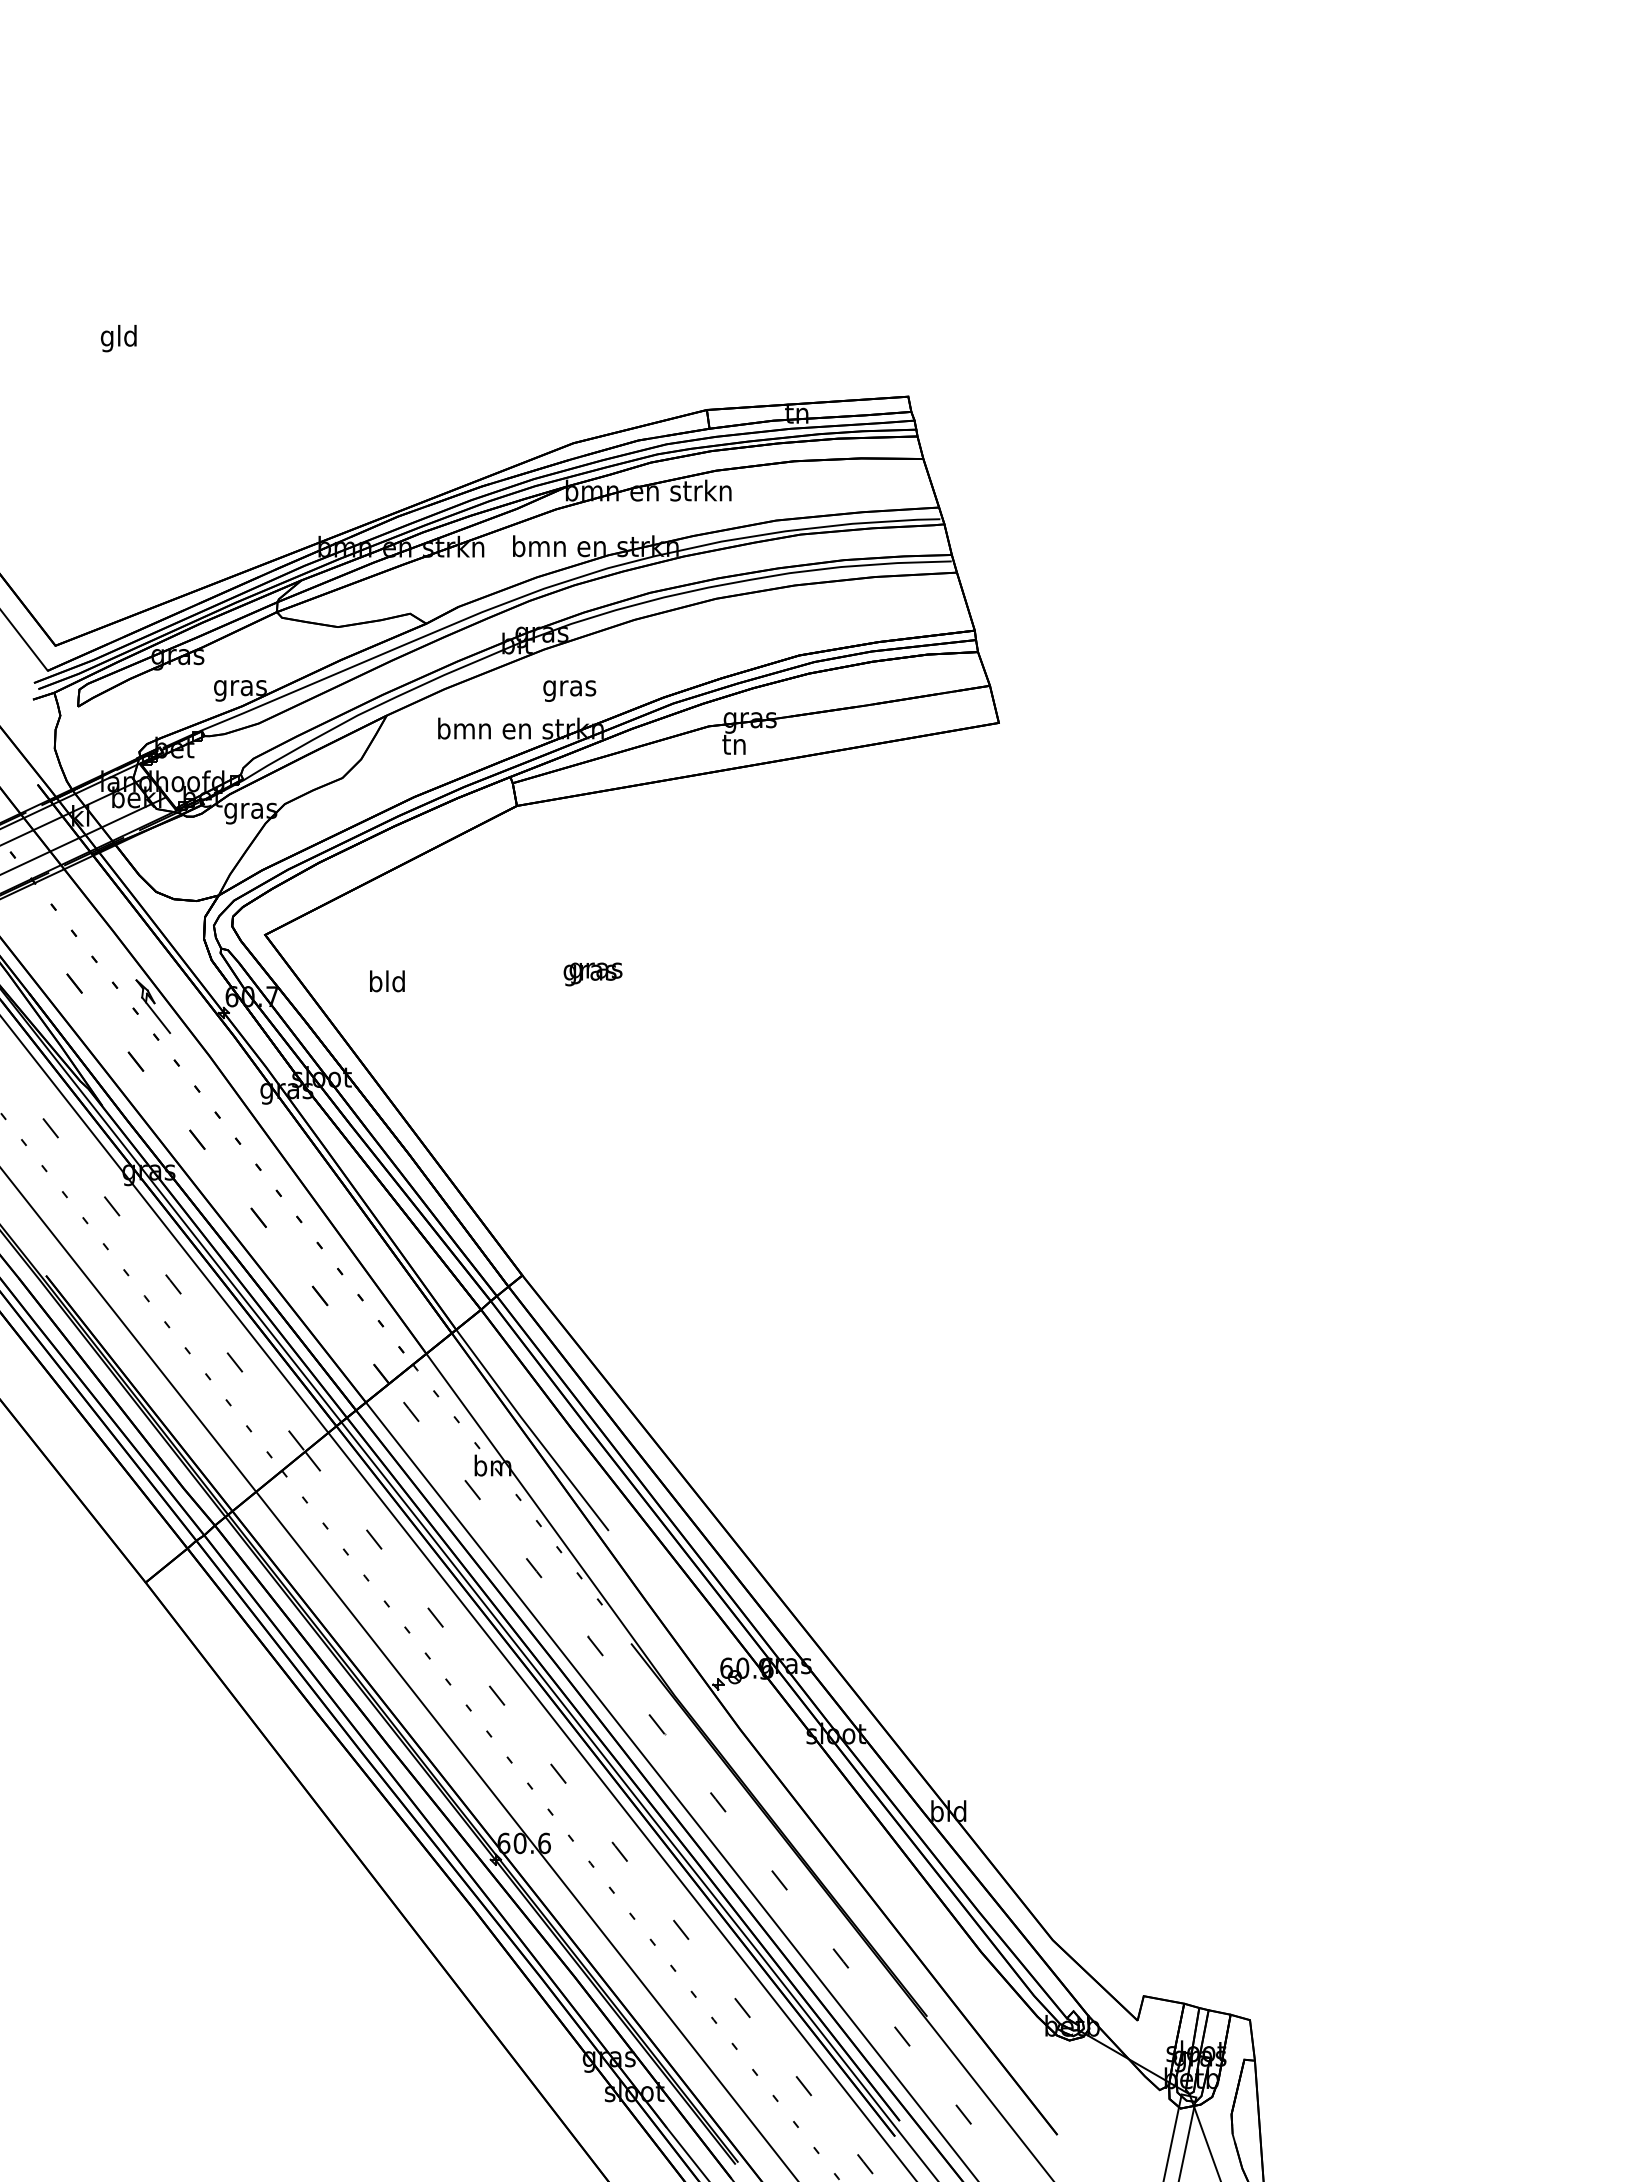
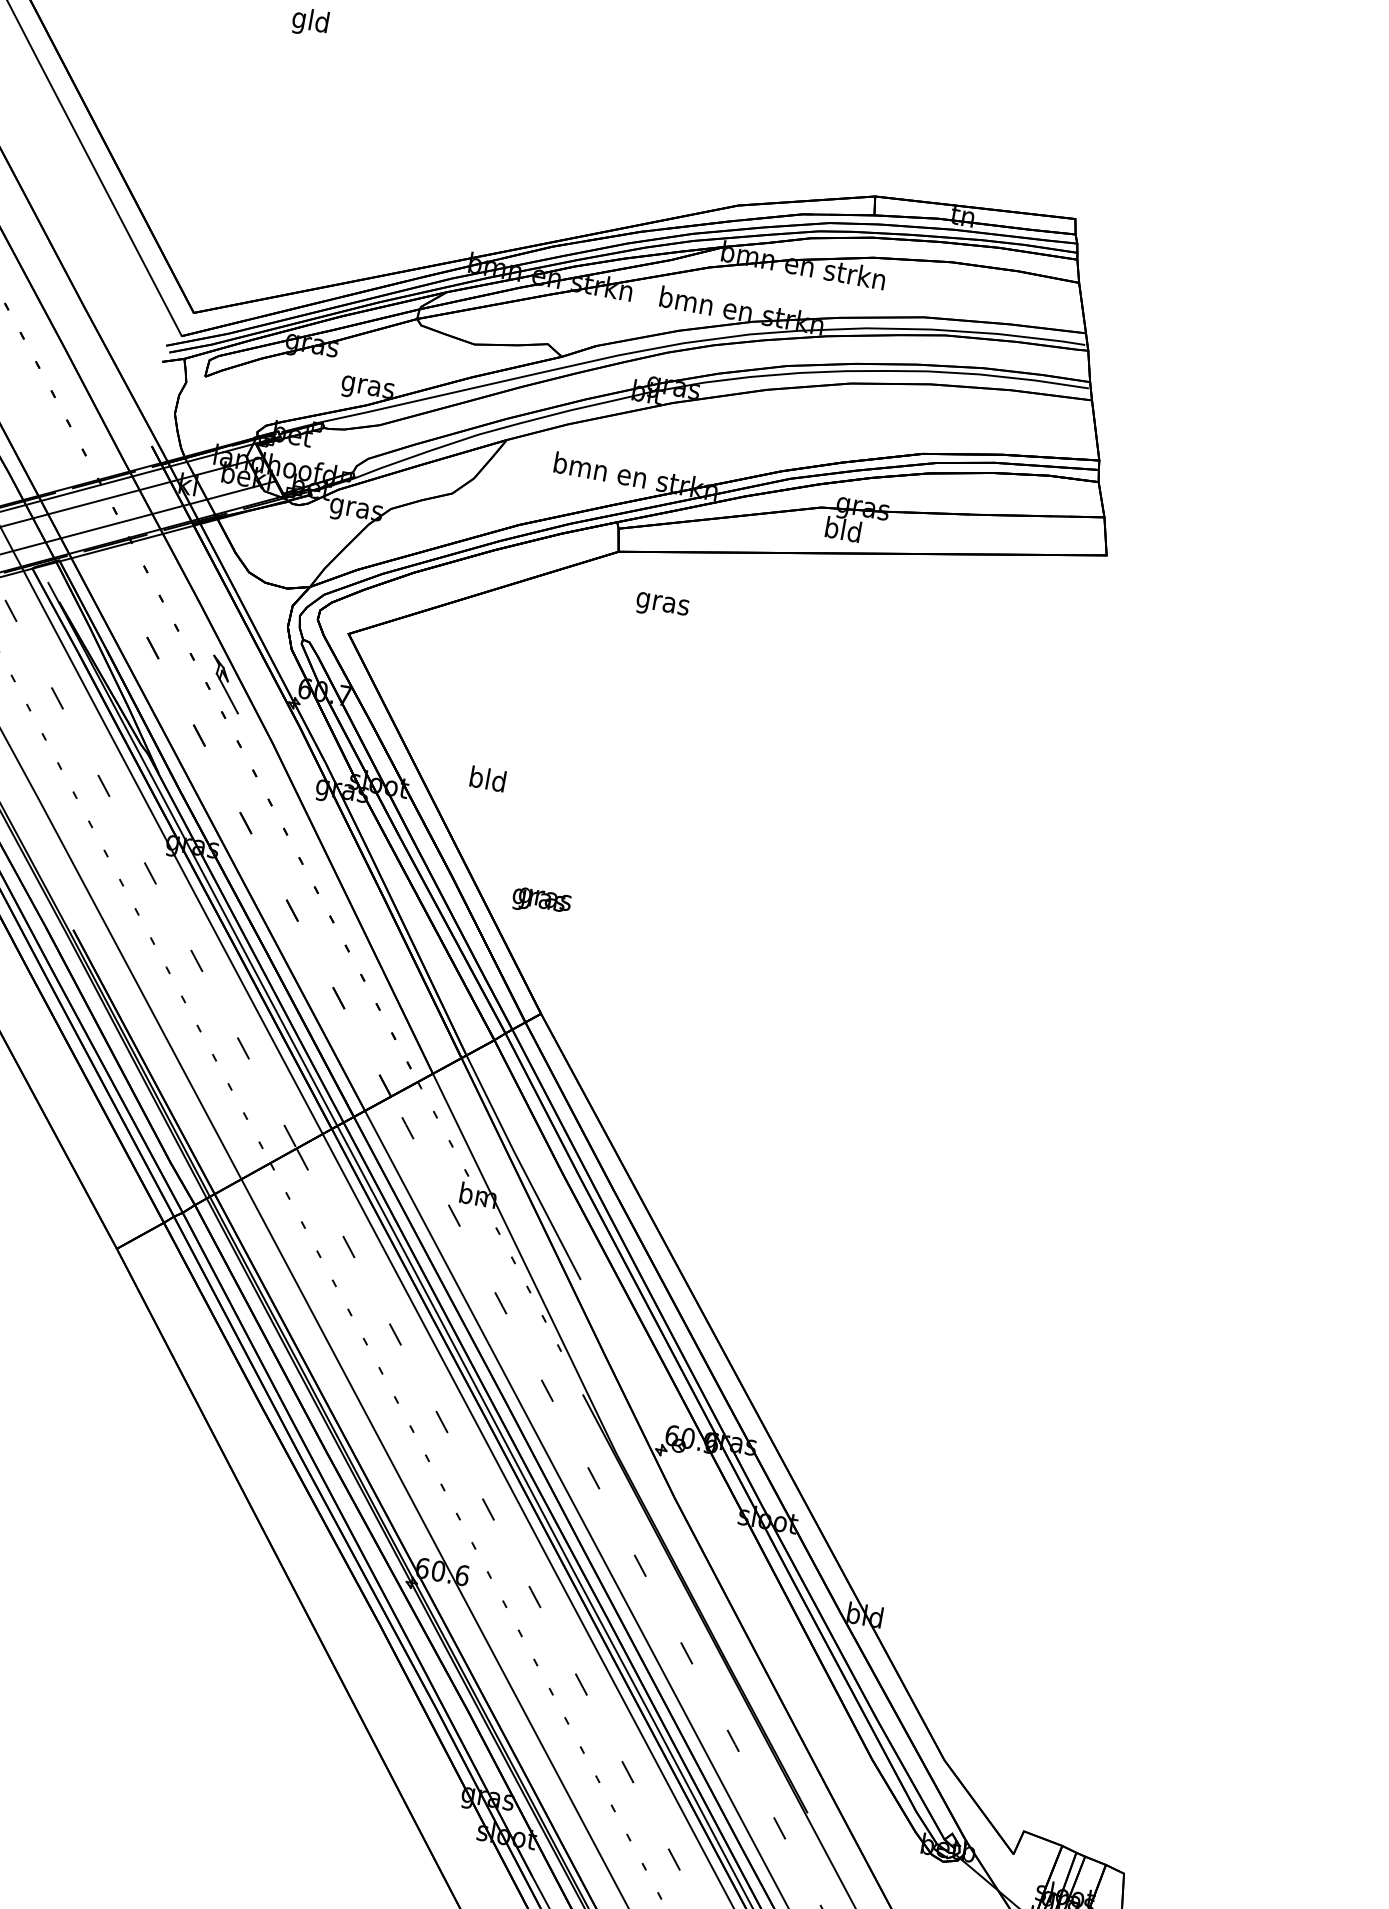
text: (569, 690) -> (662, 605), moved
text: (734, 744) -> (843, 529), tn -> bld
text: (592, 974) -> (540, 902), moved
text: (387, 981) -> (488, 779), moved

